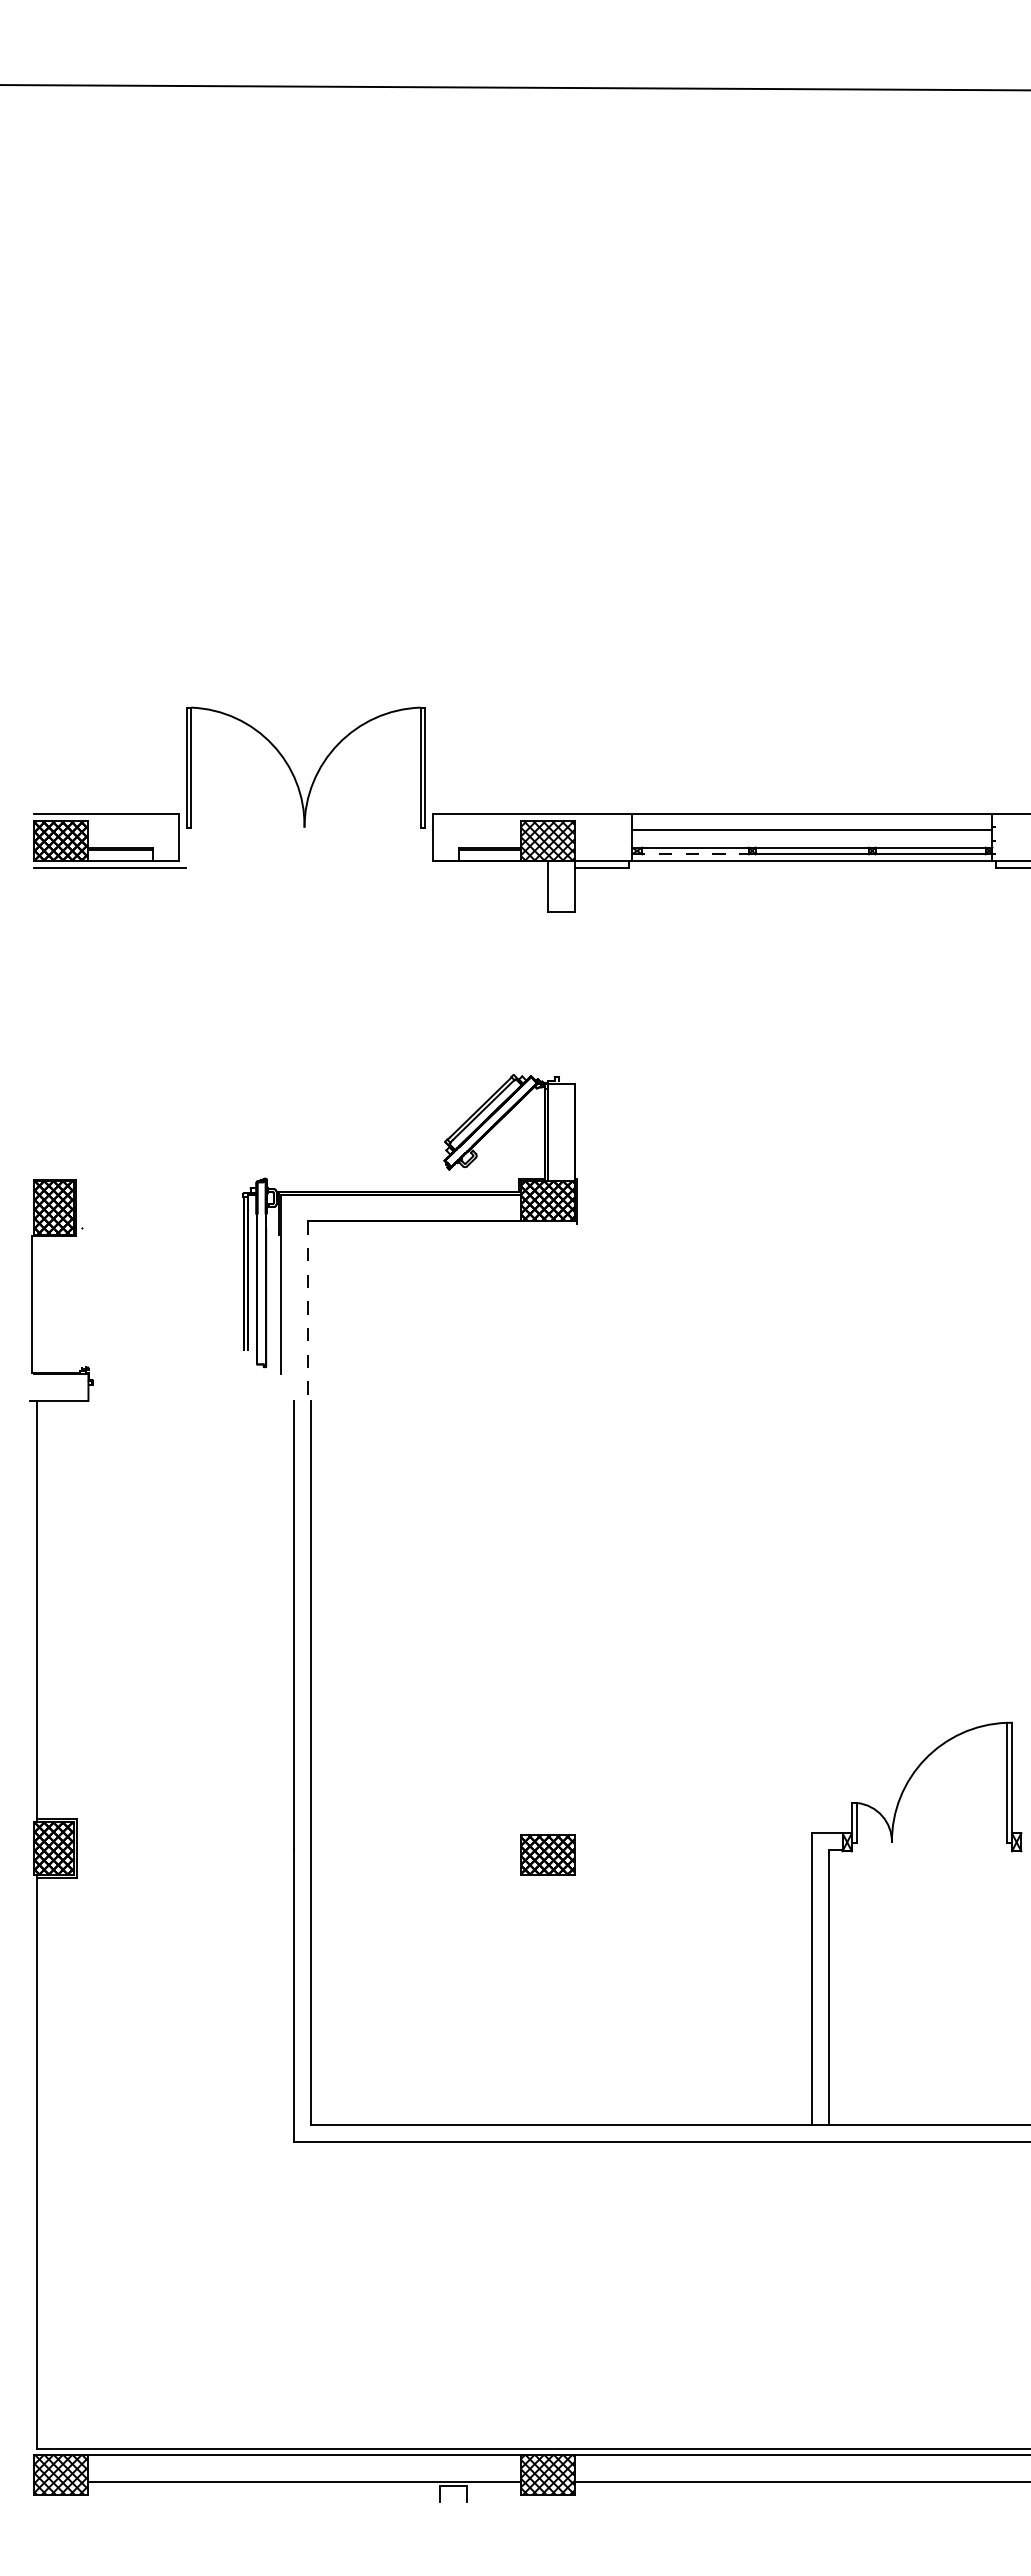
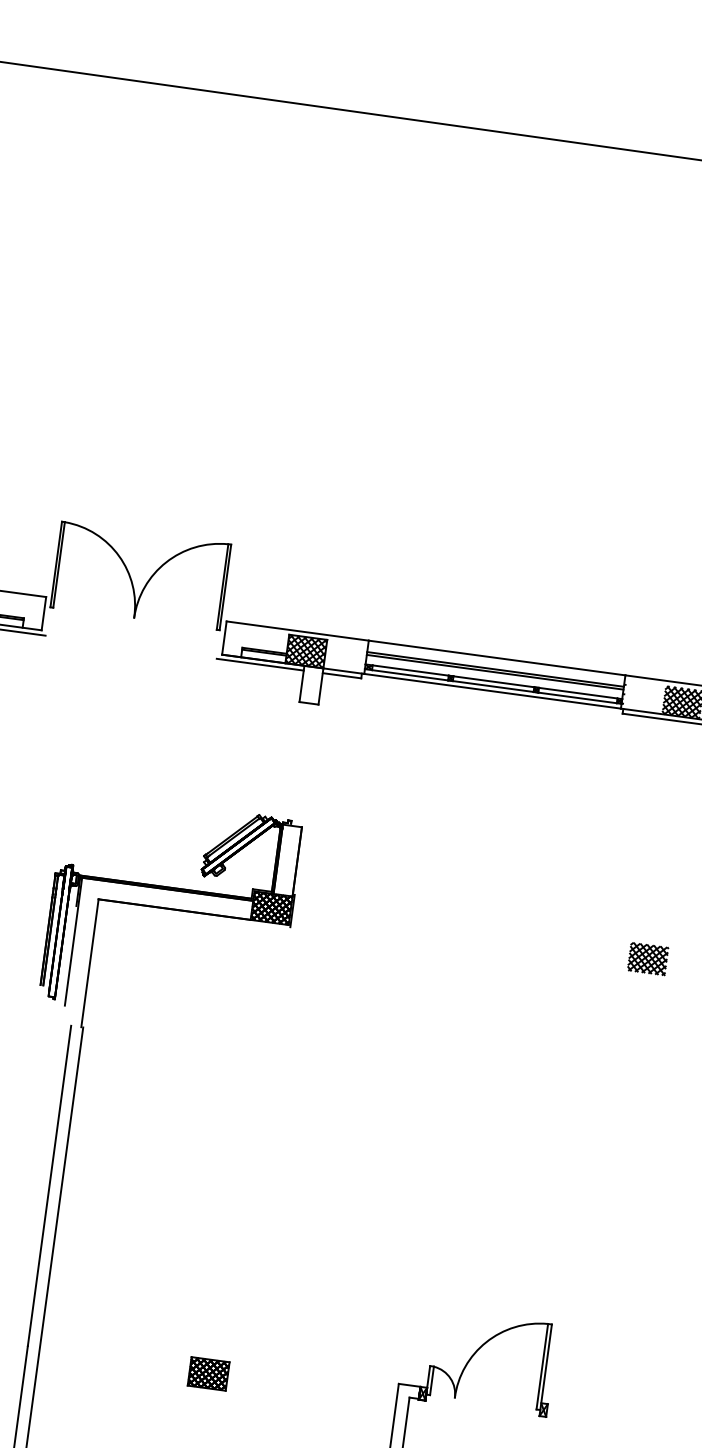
line: (812, 834) -> (495, 672), added
line: (693, 854) -> (408, 675), dashed -> solid
line: (487, 867) -> (260, 664), added
line: (307, 1310) -> (89, 962), dashed -> solid

